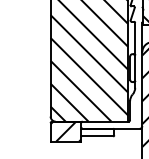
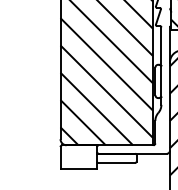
hatch: (65, 131) -> (78, 157), removed

